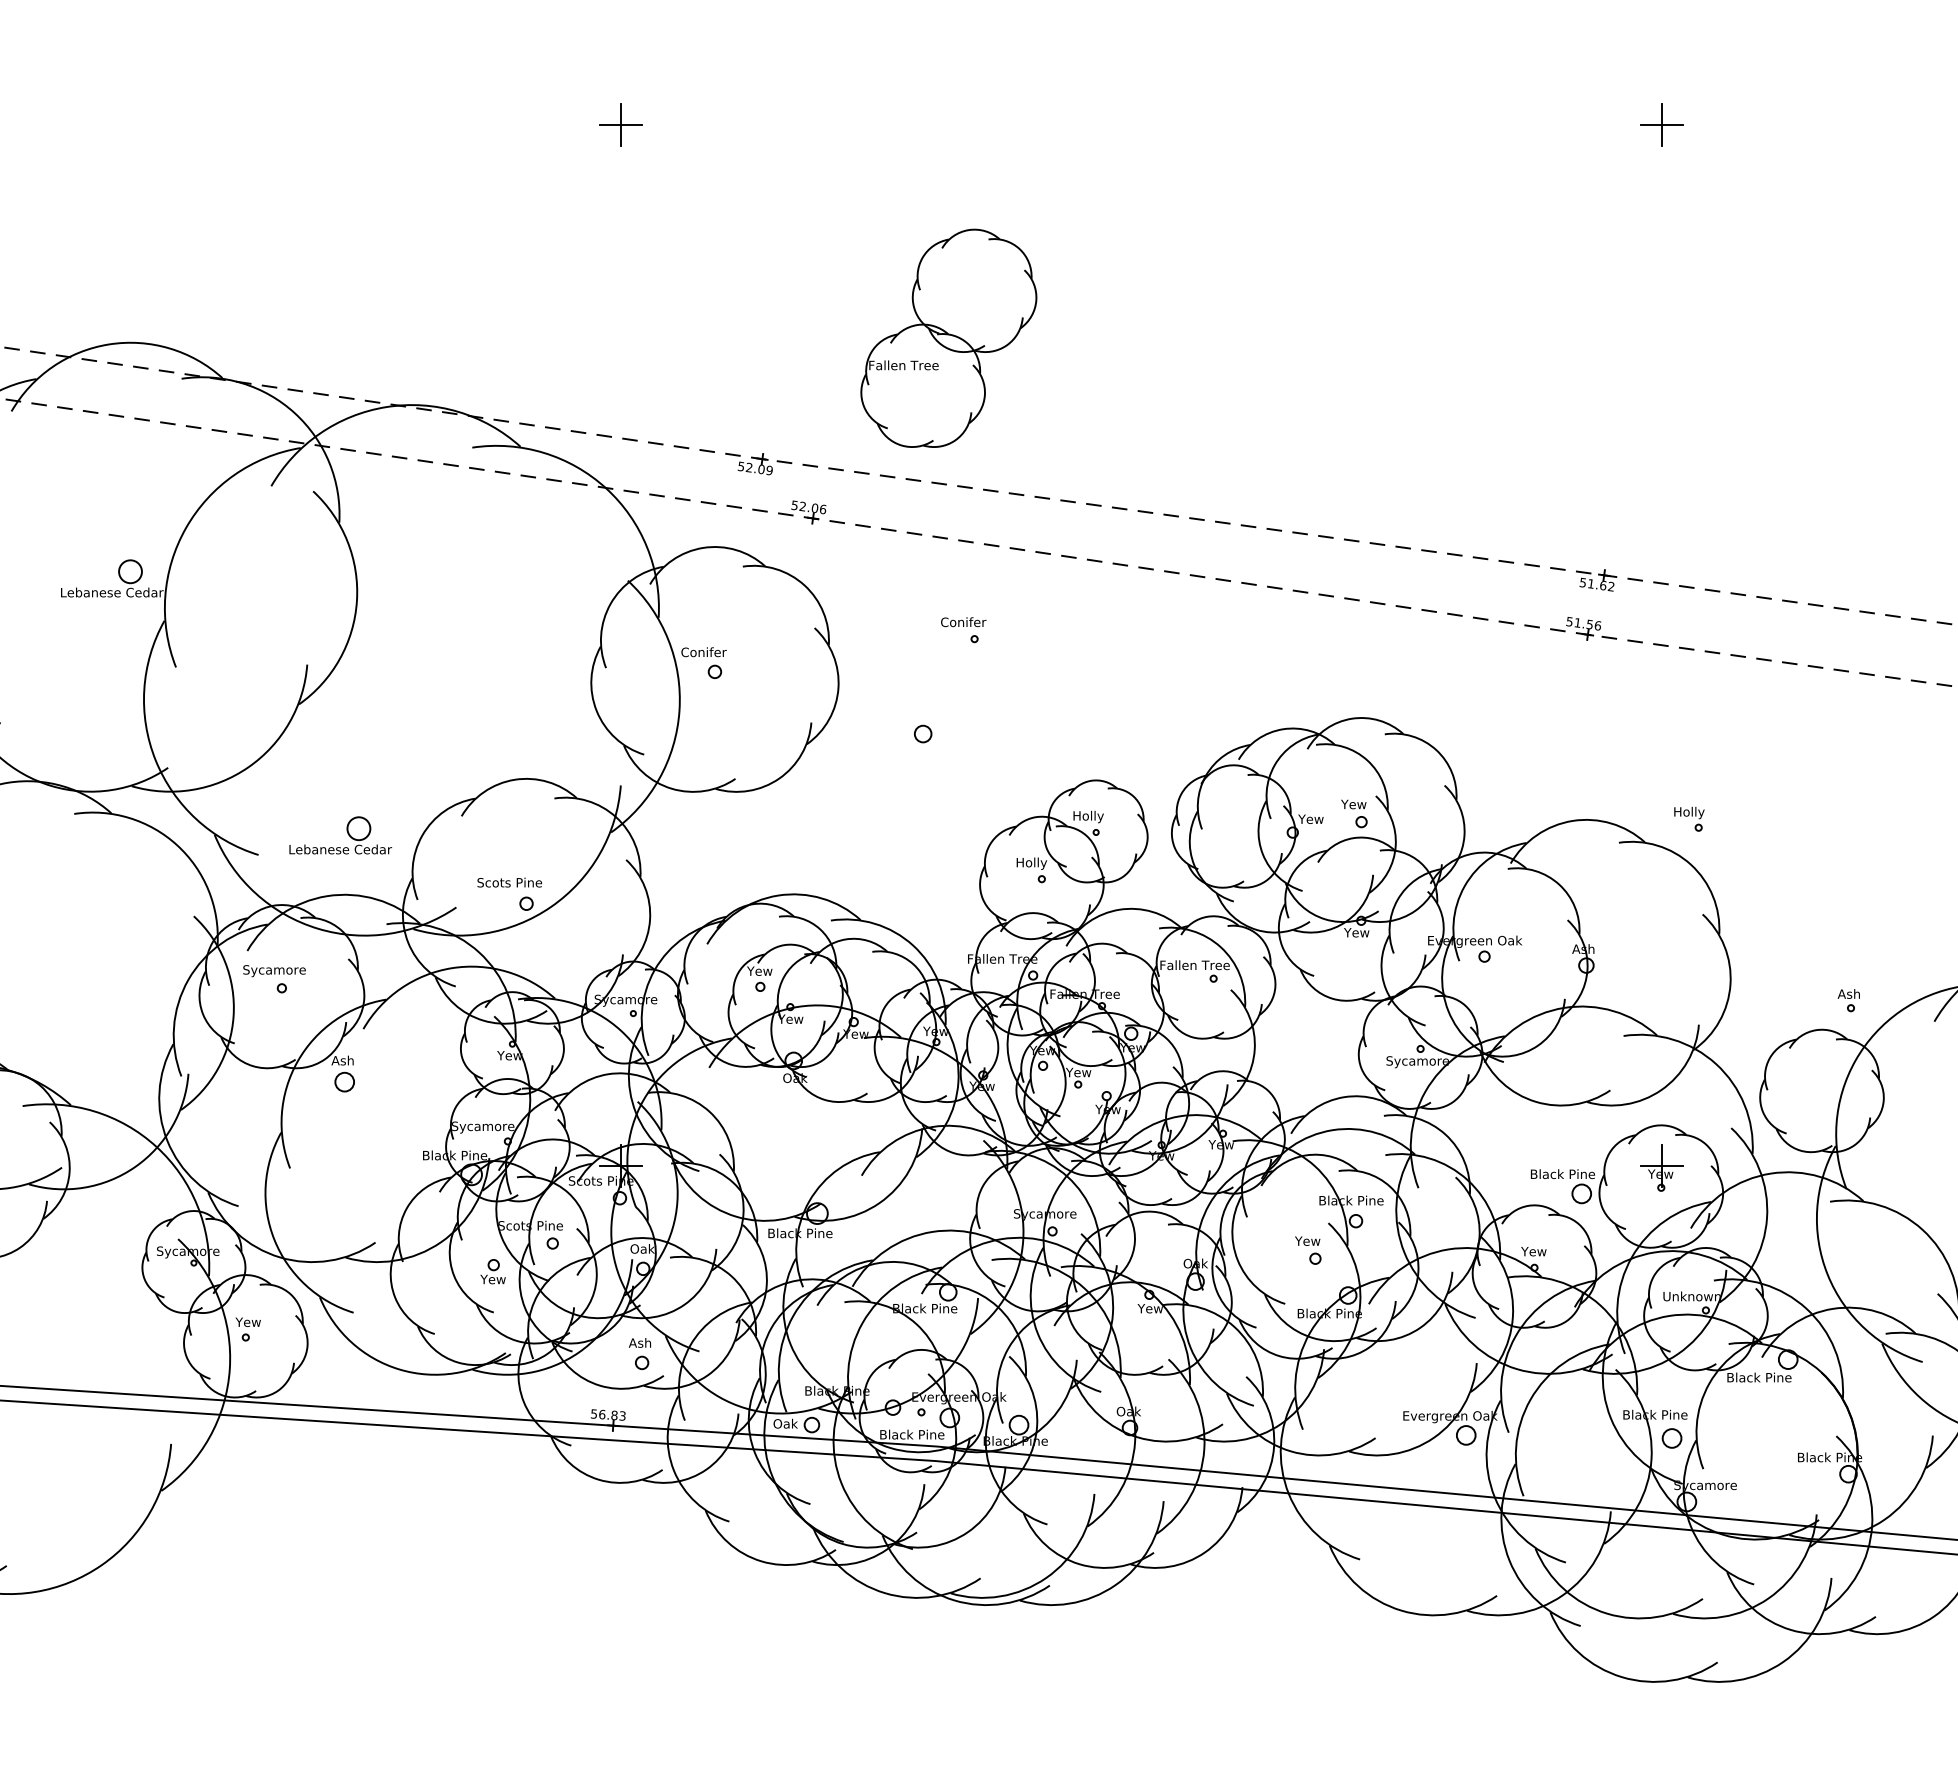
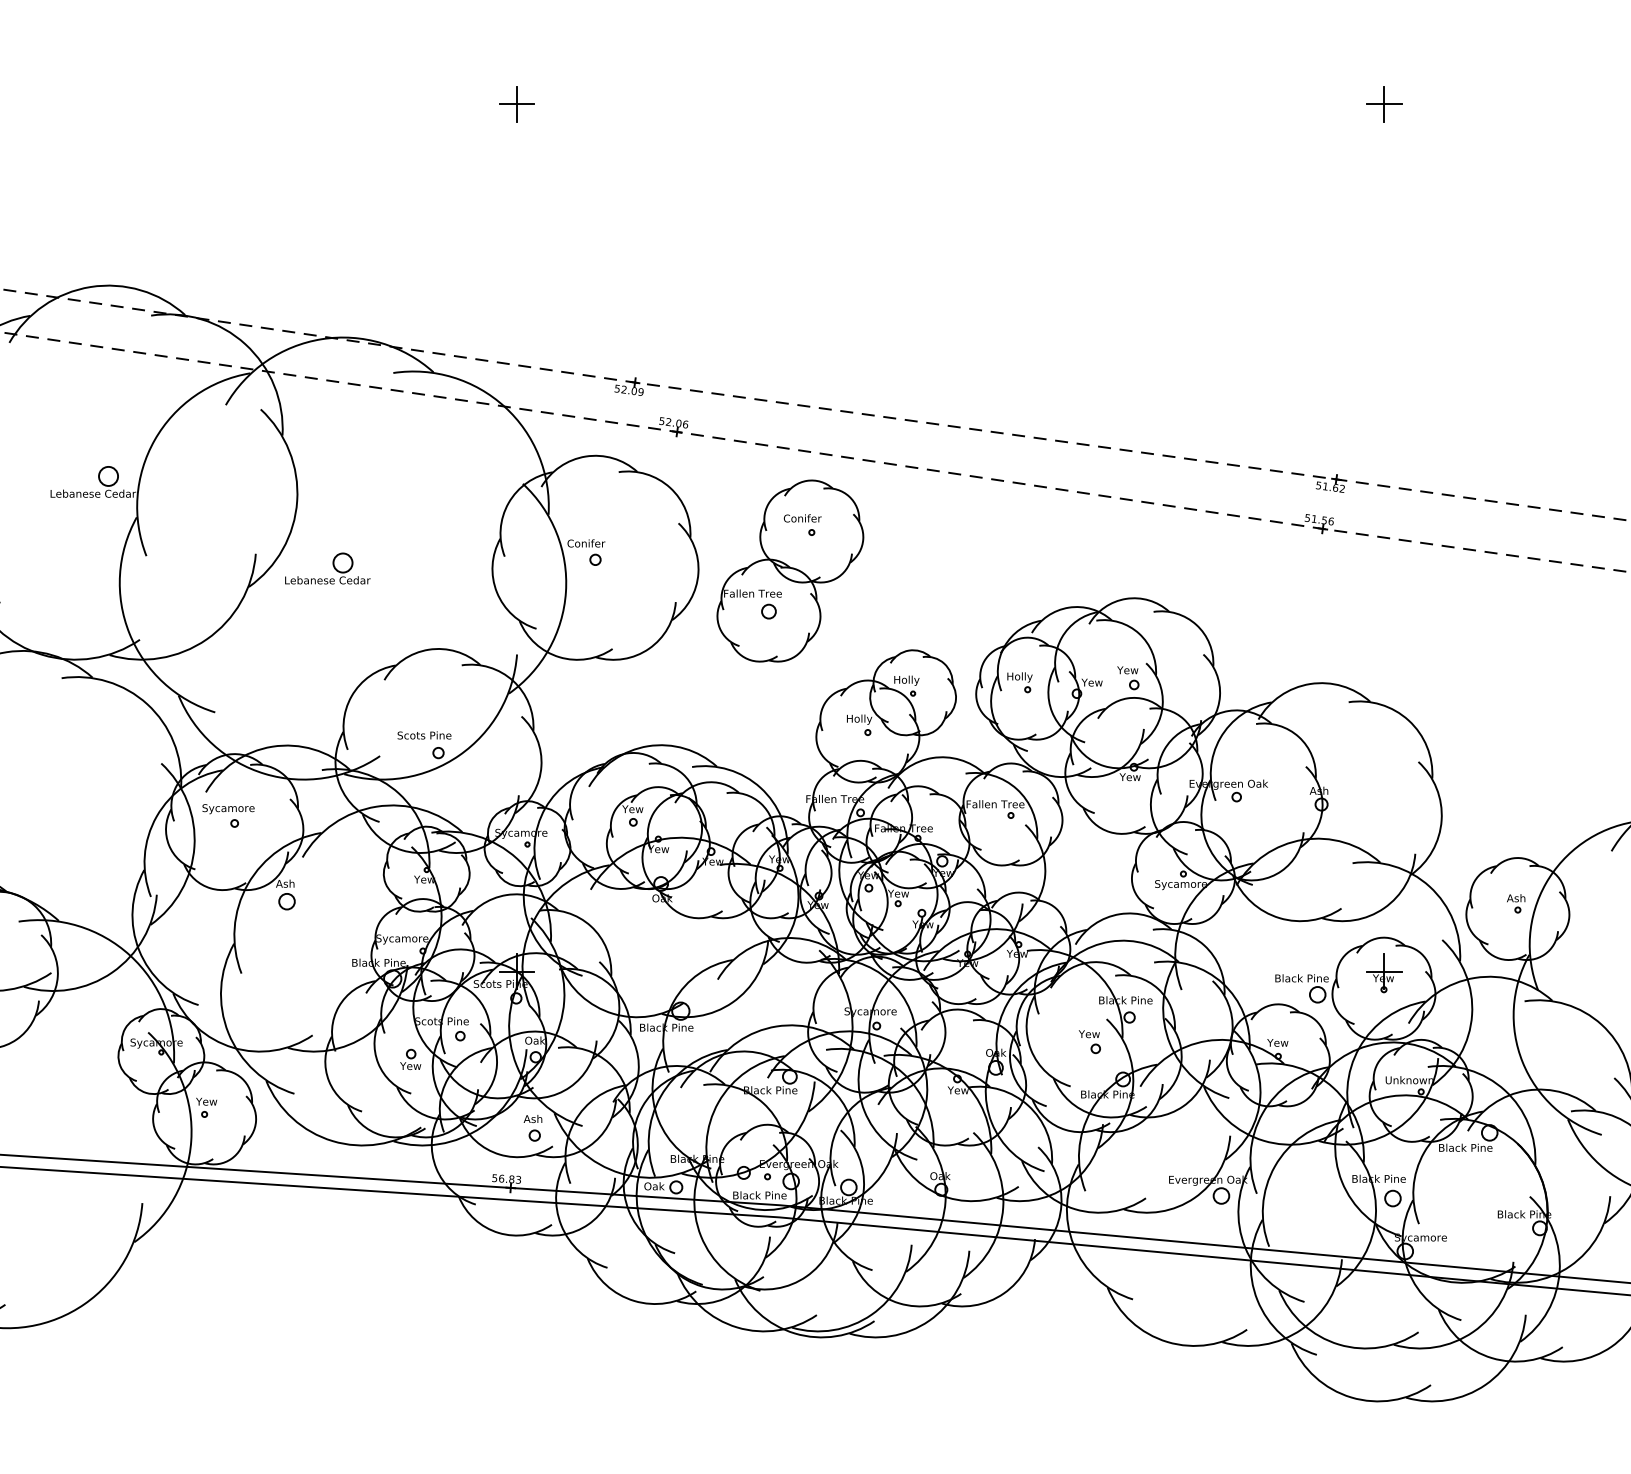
part: (948, 337) -> (790, 570), moved
part: (1689, 818) -> (1020, 682), moved
part: (346, 831) -> (332, 565), moved
part: (1848, 1000) -> (1515, 903), moved

